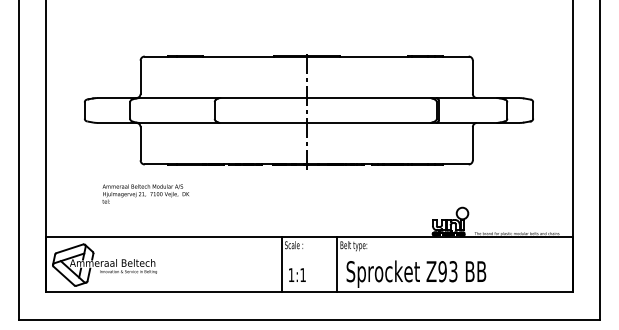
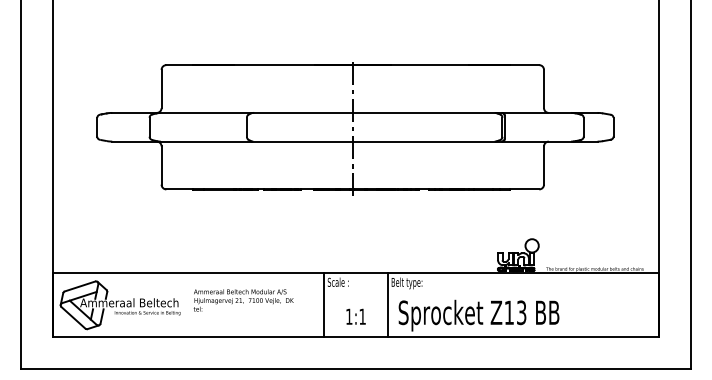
text: (145, 194) -> (243, 300), moved
text: (442, 271) -> (509, 312), Z93 -> Z13
text: (296, 274) -> (355, 316), moved

